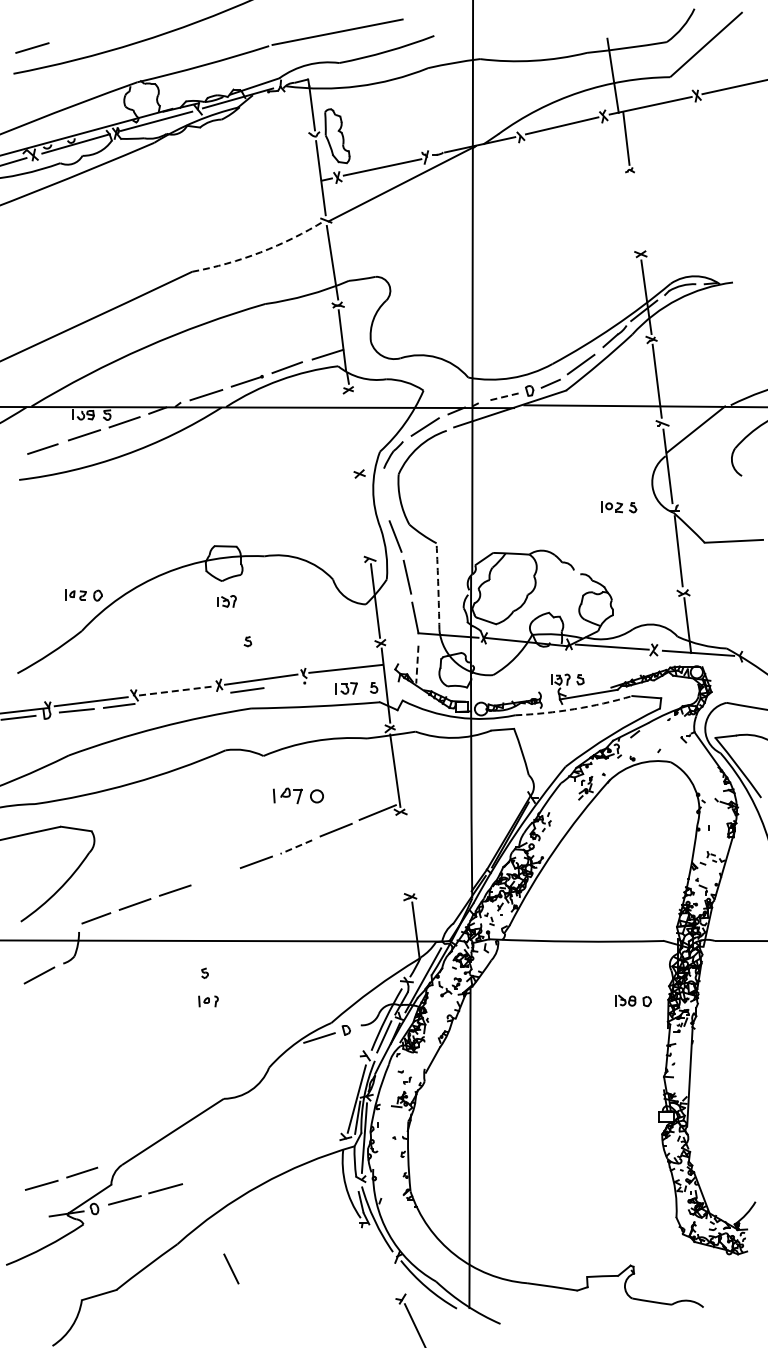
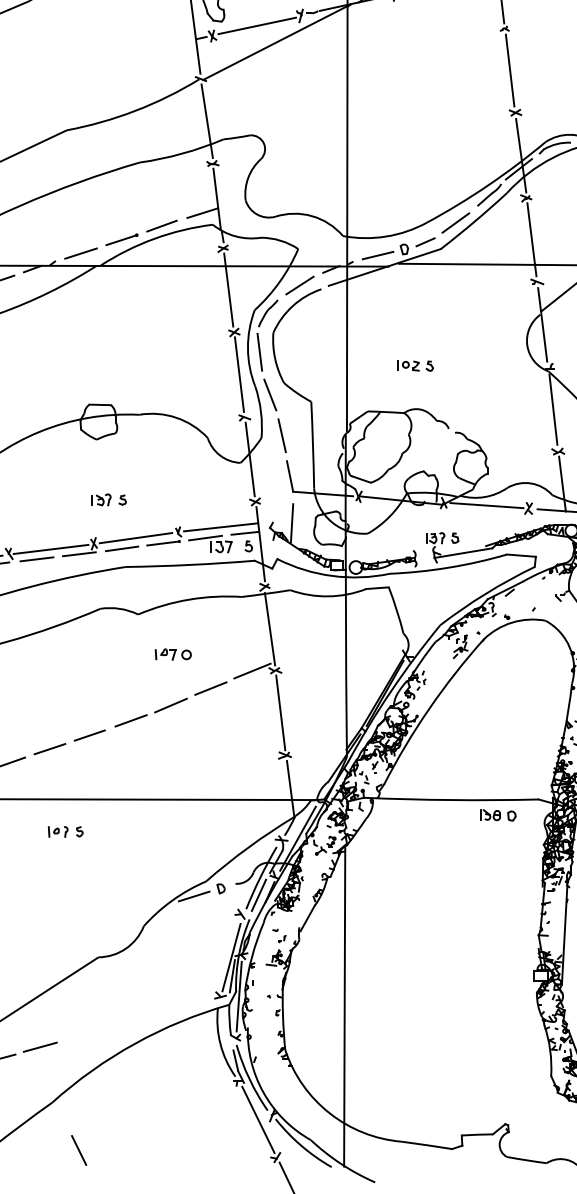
line: (635, 212) -> (510, 70), added
arc: (260, 252) -> (135, 110), dashed -> solid
line: (503, 397) -> (378, 255), dashed -> solid
line: (353, 431) -> (228, 289), added
line: (384, 493) -> (259, 351), added
part: (619, 507) -> (416, 365), moved
line: (364, 515) -> (239, 373), added
arc: (438, 586) -> (313, 444), dashed -> solid
part: (226, 601) -> (101, 499), moved
line: (417, 664) -> (292, 522), dashed -> solid
line: (370, 674) -> (245, 532), added
line: (330, 679) -> (205, 537), added
line: (288, 685) -> (163, 543), added
line: (176, 690) -> (51, 548), dashed -> solid
line: (204, 695) -> (79, 553), added
line: (161, 700) -> (36, 558), added
arc: (574, 709) -> (449, 567), dashed -> solid
part: (298, 796) -> (173, 654), size x0.71
line: (295, 847) -> (170, 705), dashed -> solid
line: (405, 854) -> (280, 712), added
line: (215, 877) -> (90, 735), added
part: (633, 1000) -> (498, 814), moved
part: (208, 1001) -> (58, 831), moved
line: (383, 1261) -> (258, 1119), added
line: (231, 1268) -> (79, 1149), moved

